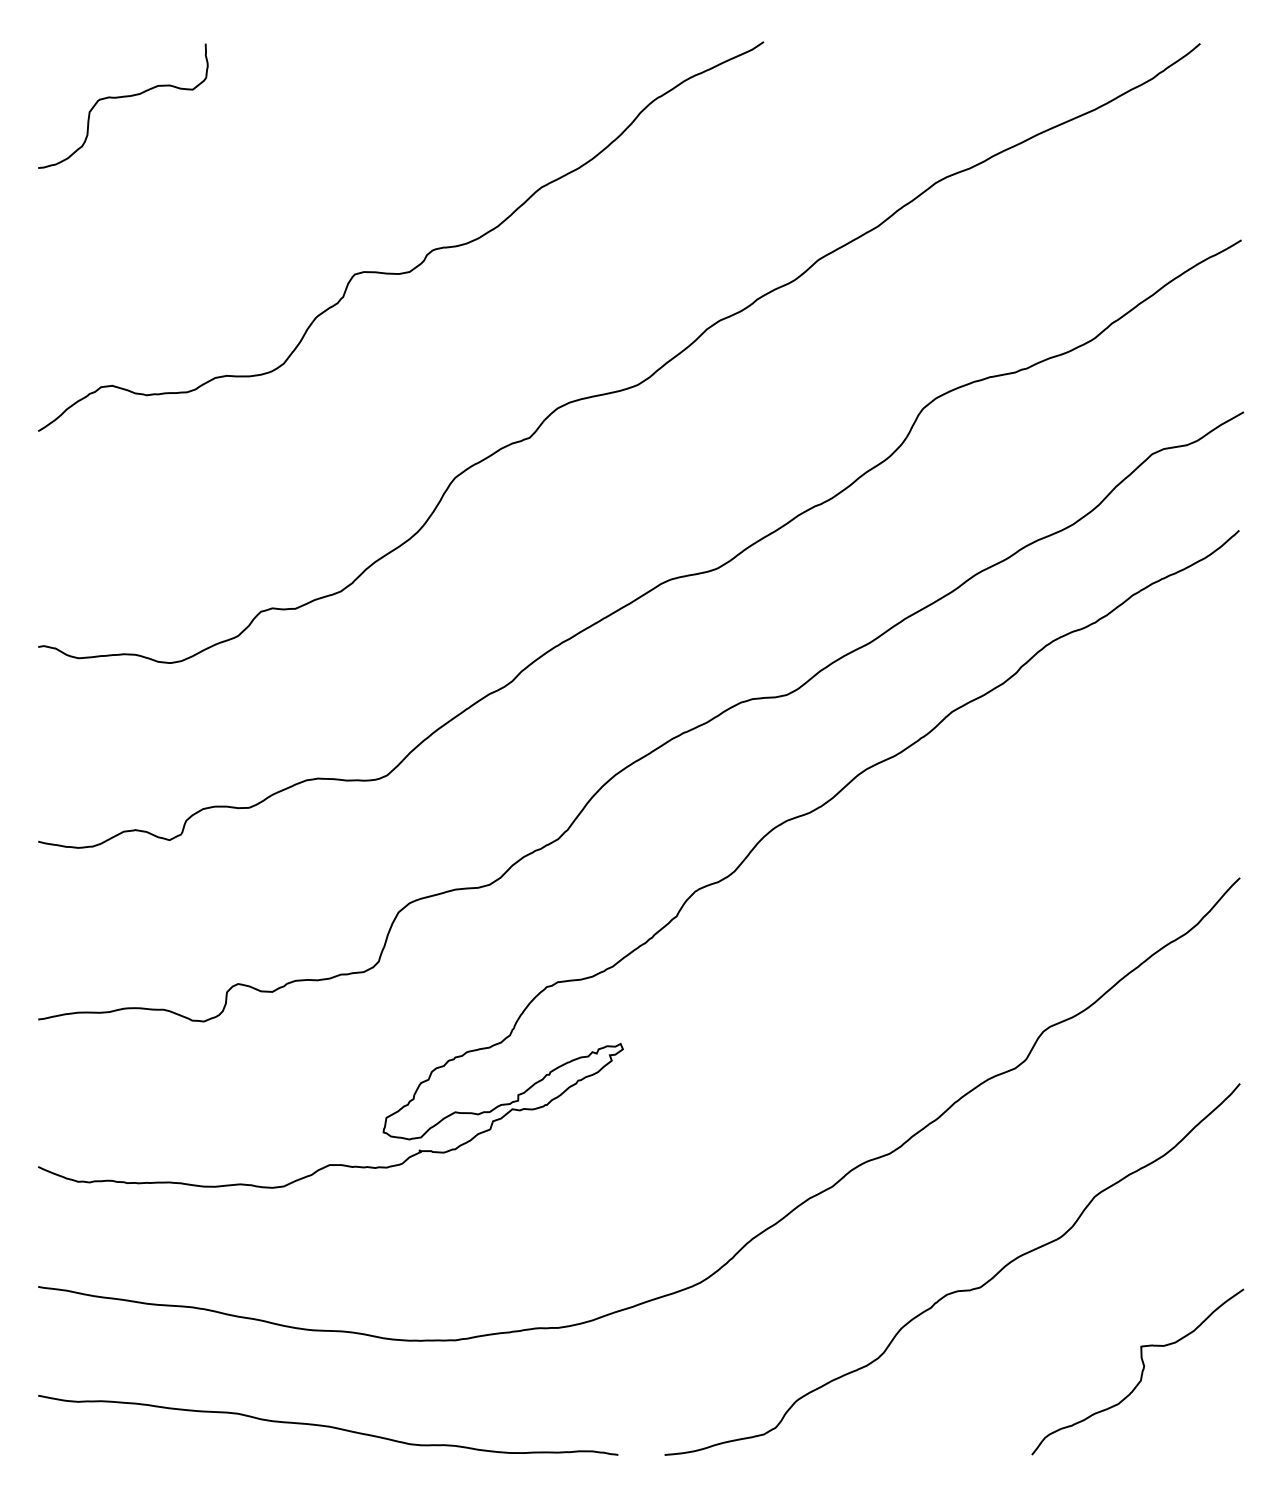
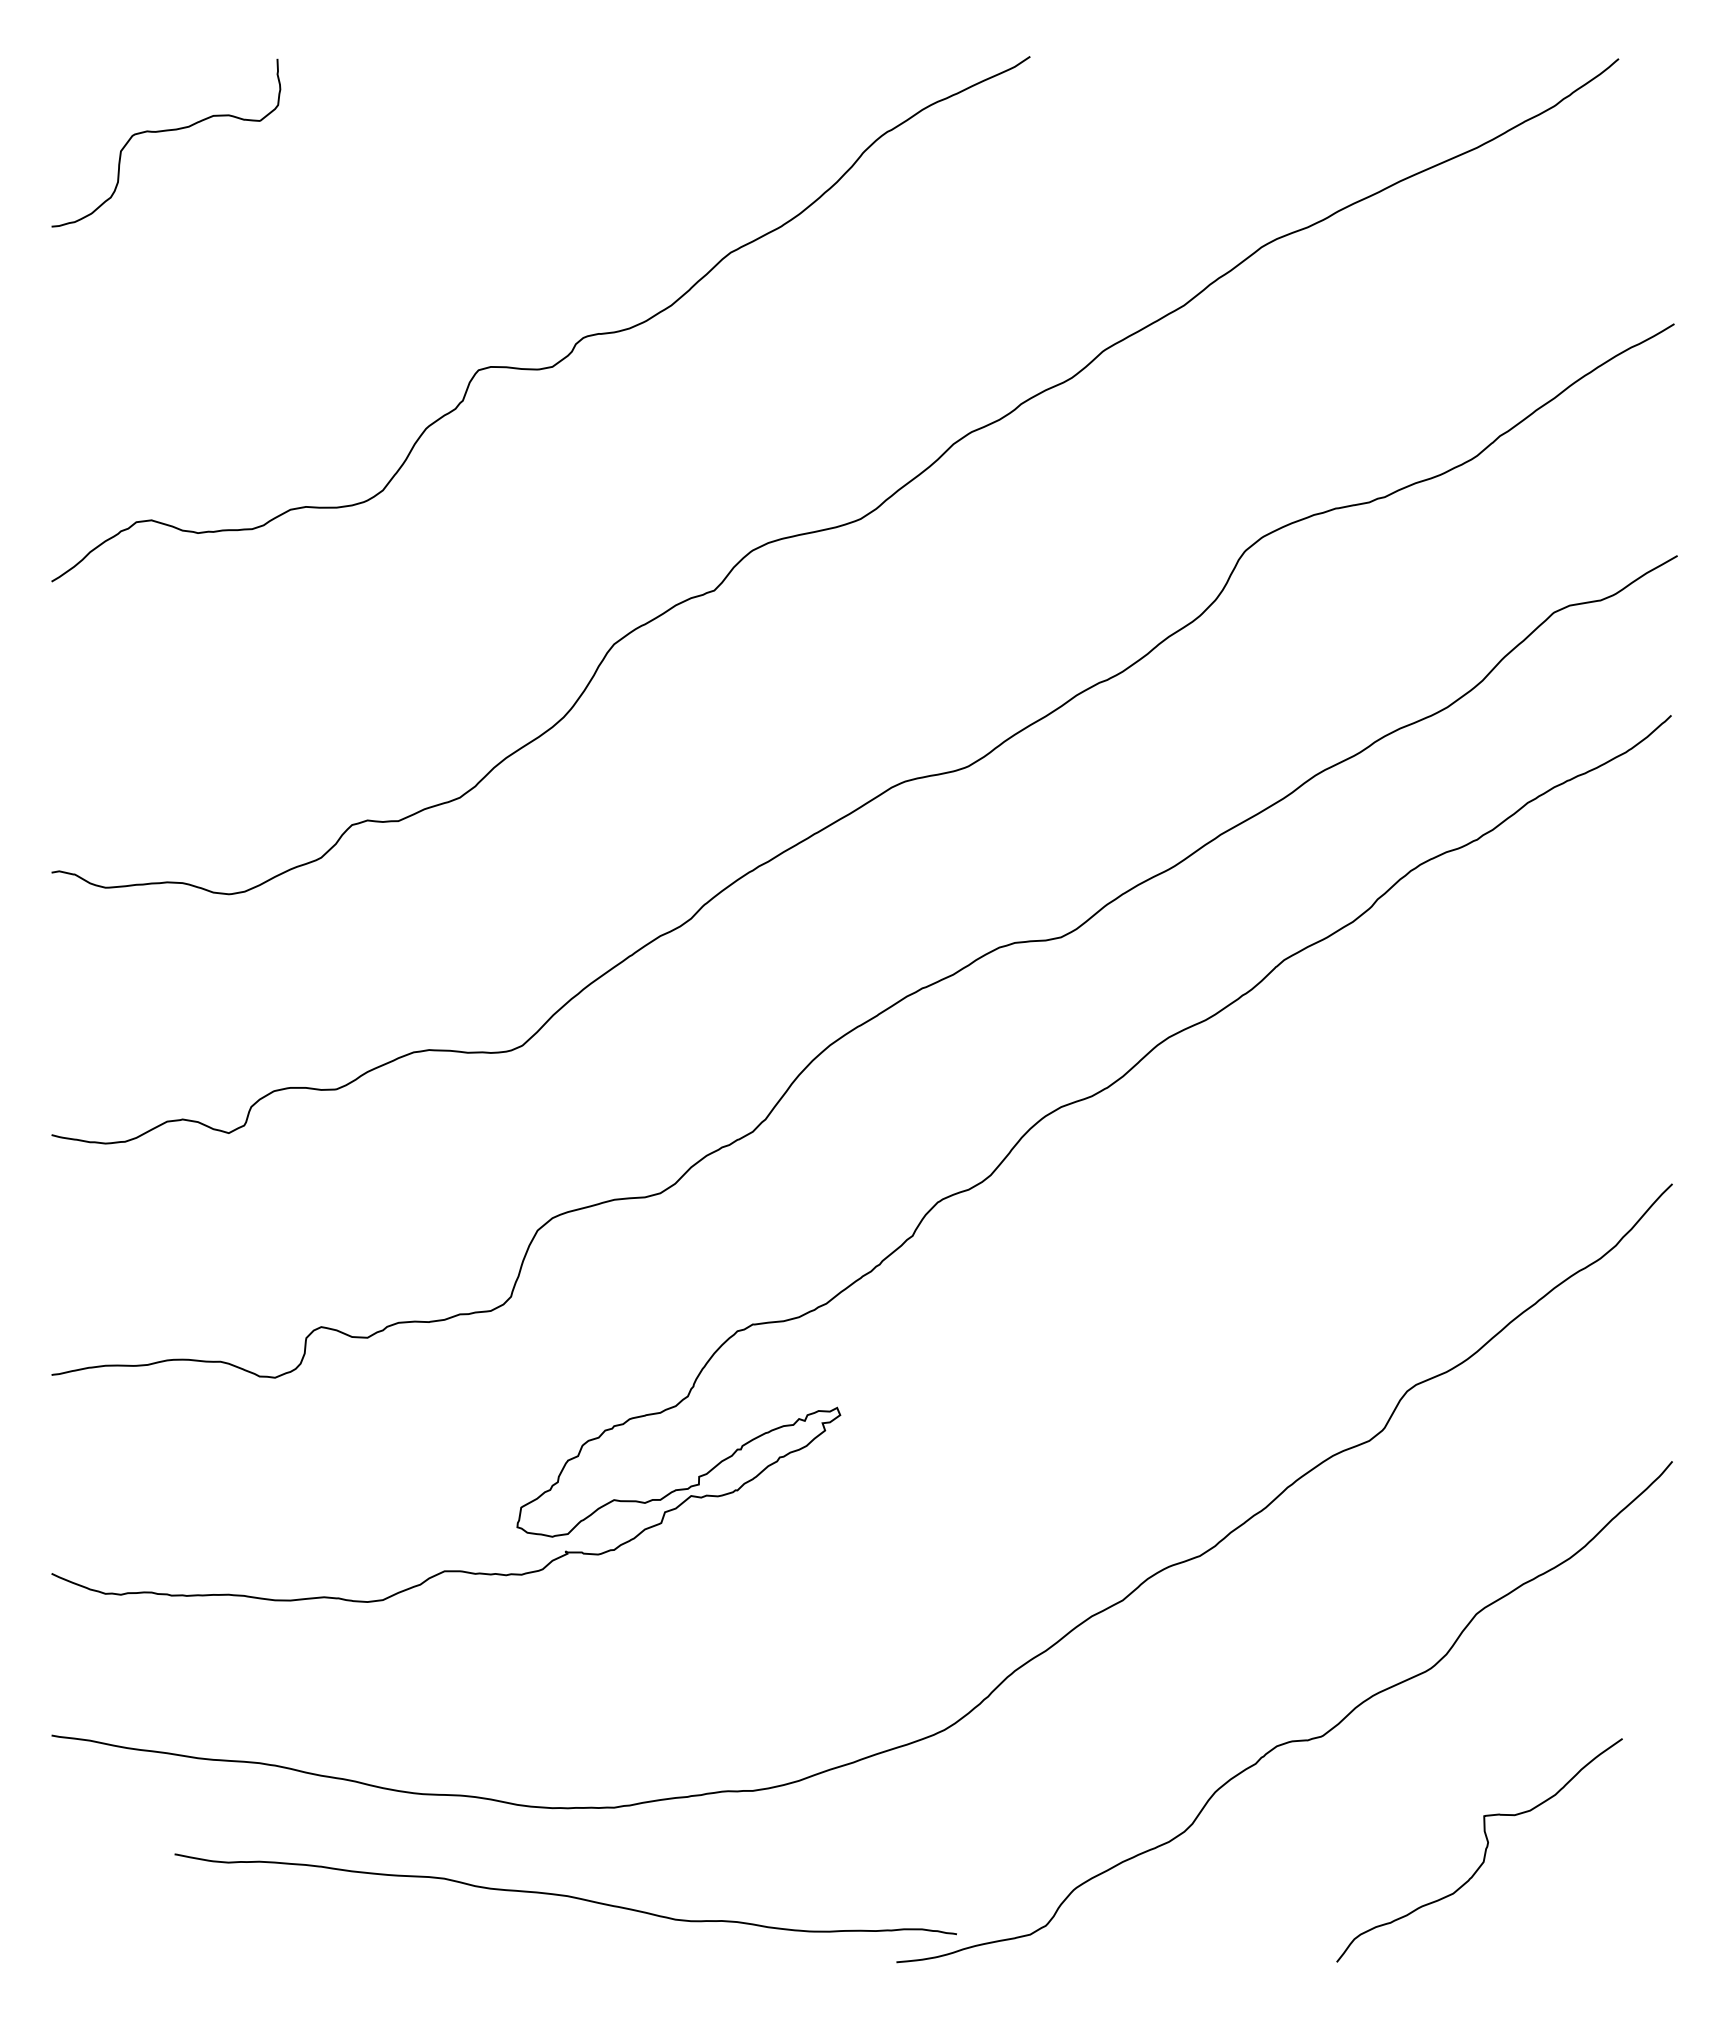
curve: (1141, 1372) -> (1484, 1851), moved
curve: (327, 1425) -> (564, 1894), moved

